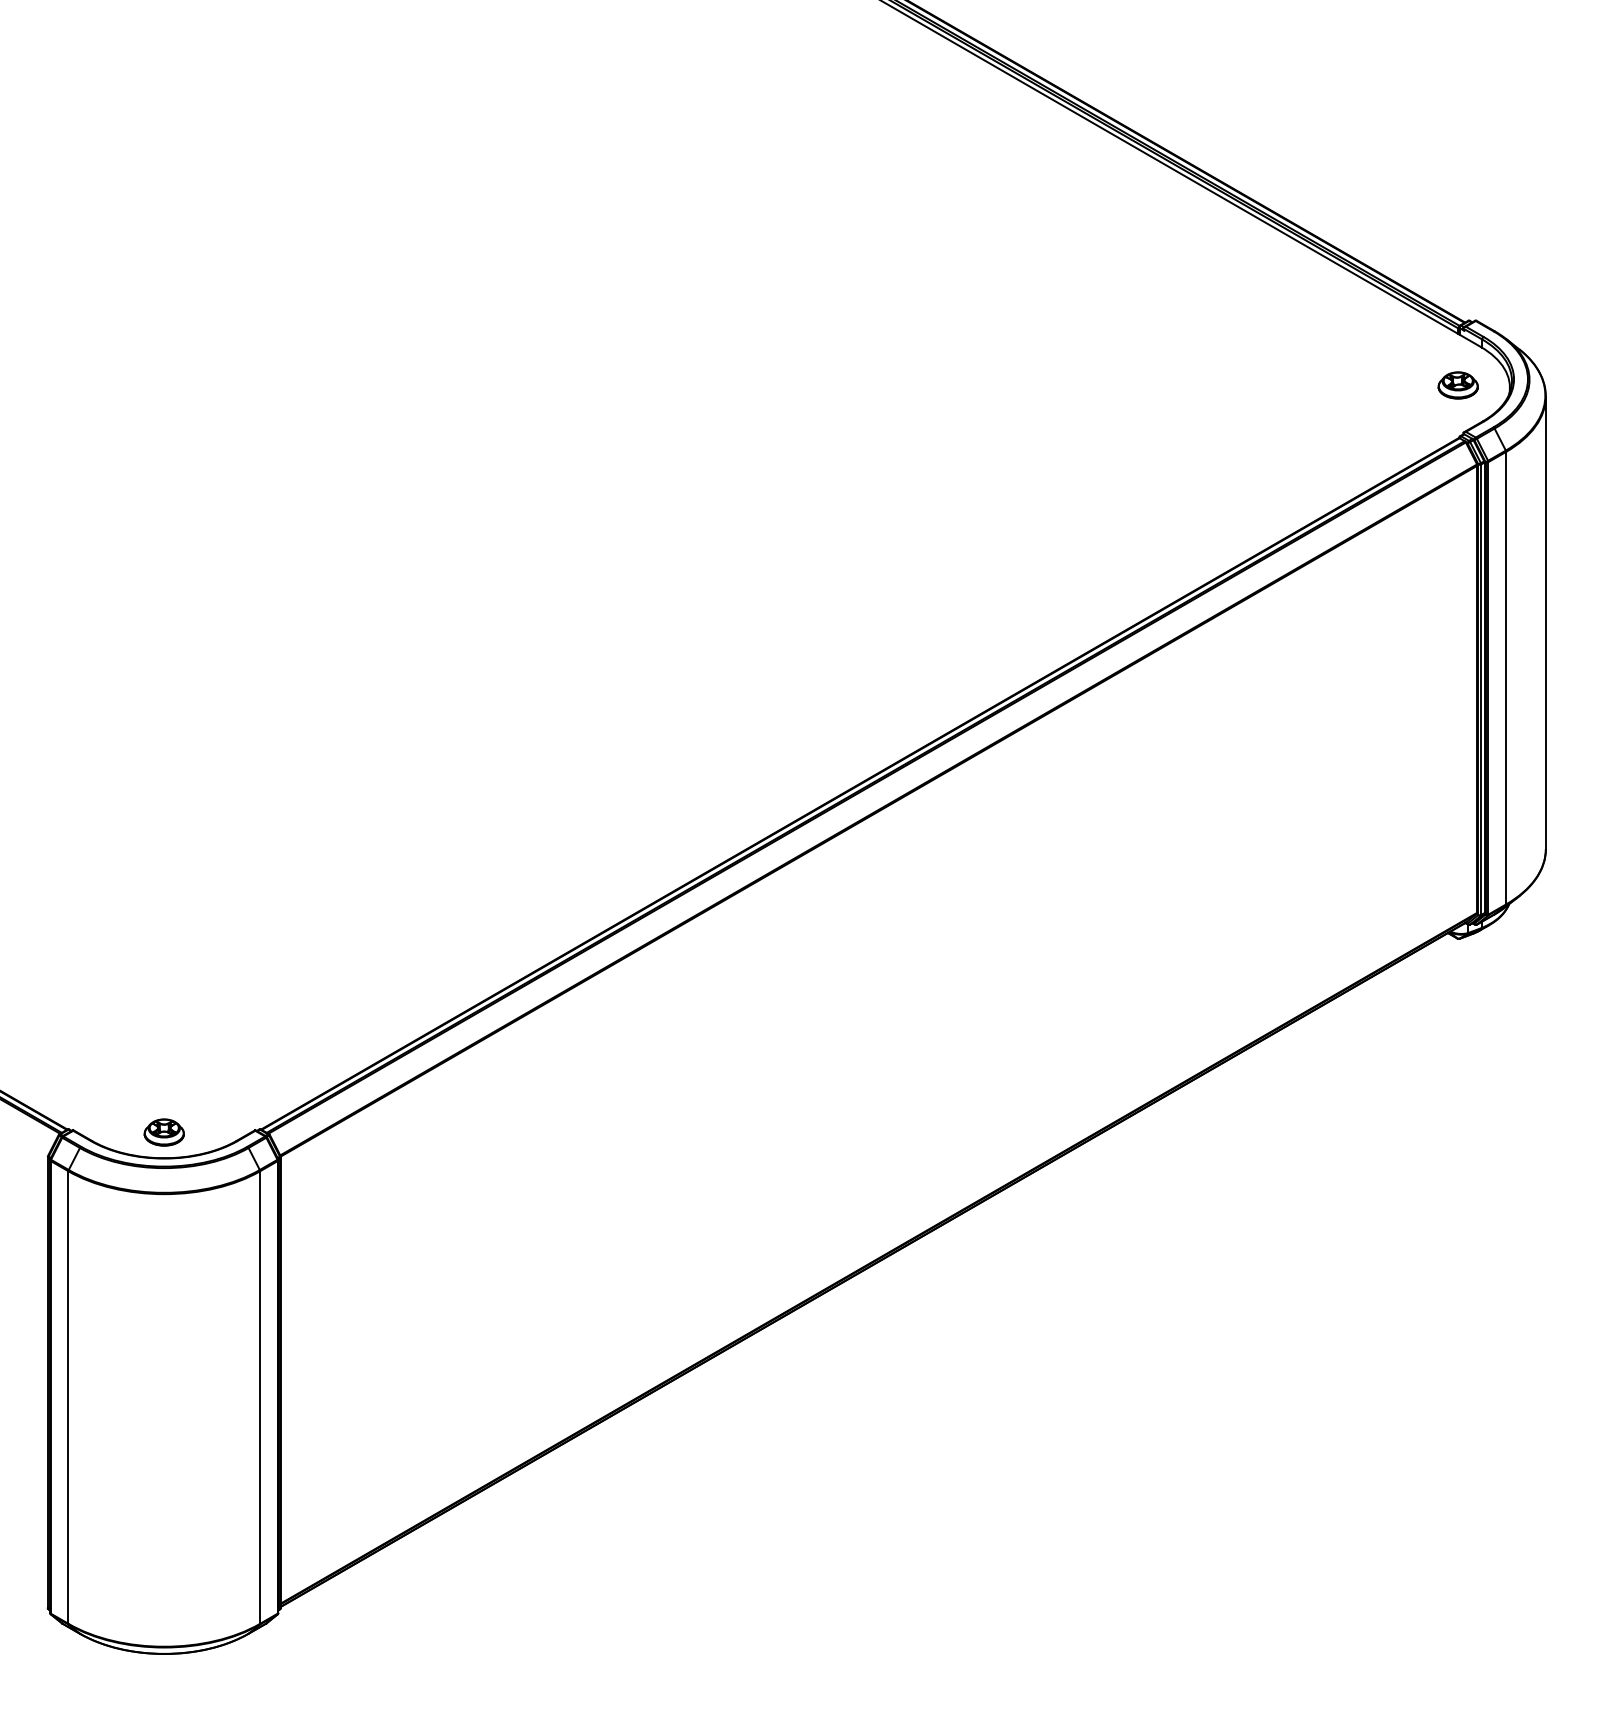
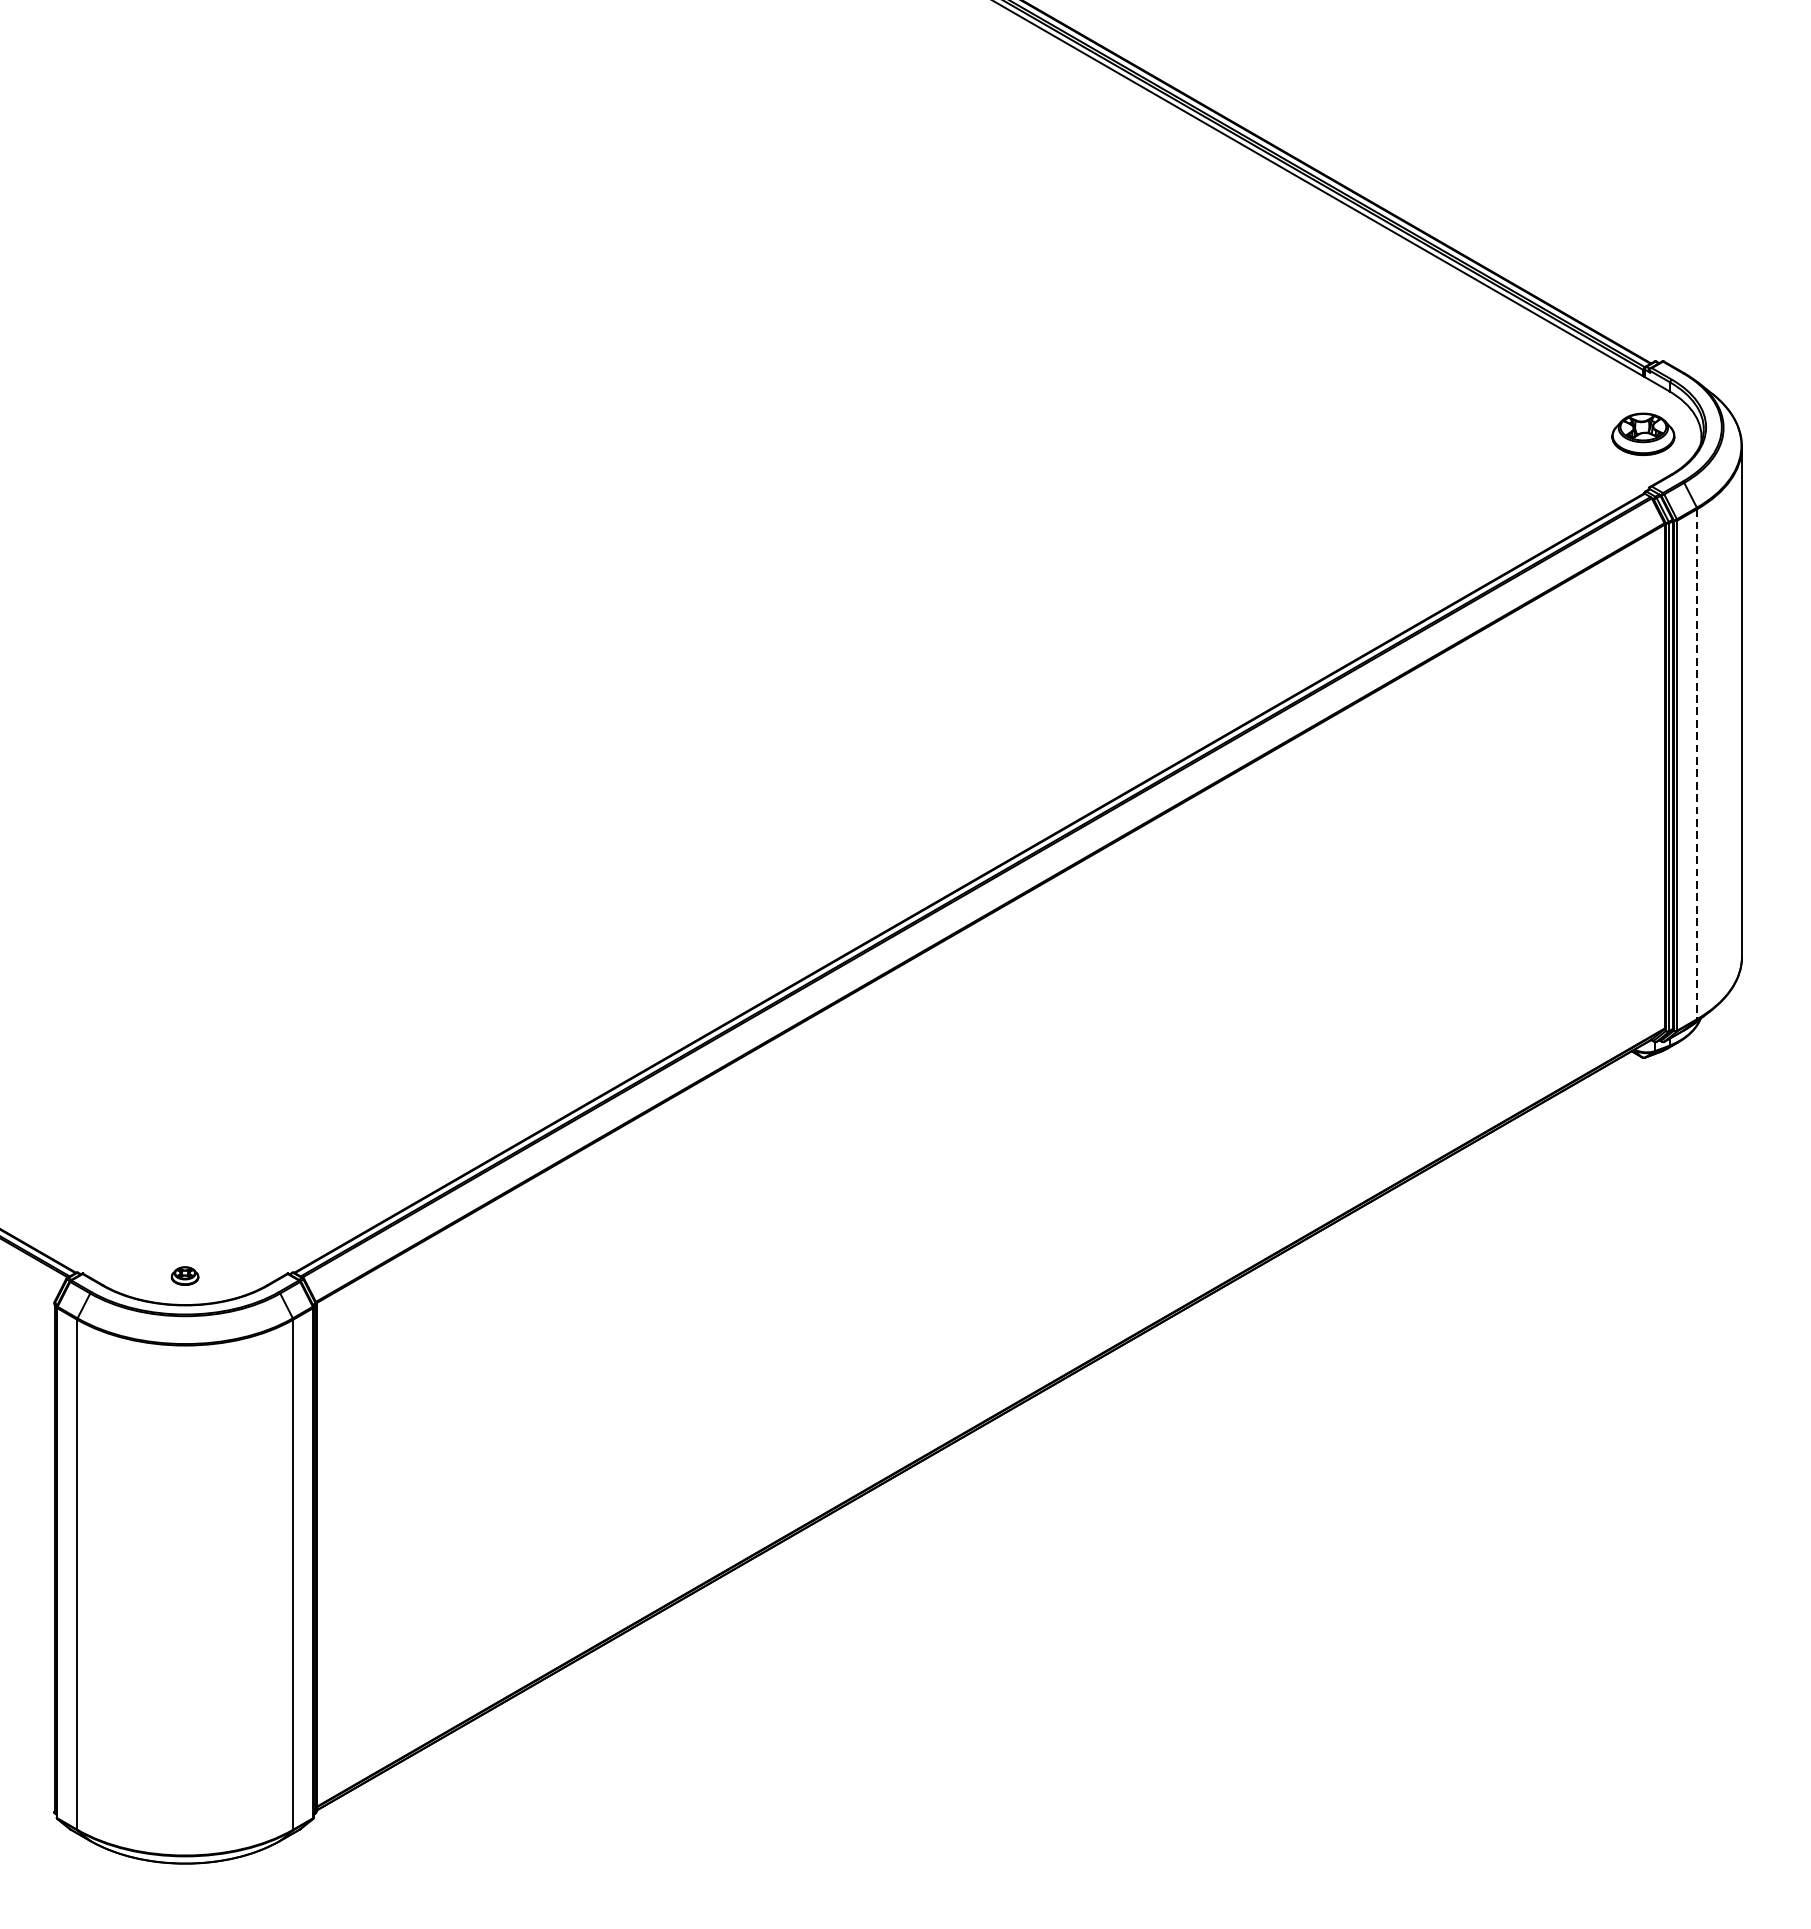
part: (1457, 385) -> (1642, 434), size x1.4
line: (1506, 678) -> (1697, 764), solid -> dashed
part: (163, 1132) -> (184, 1276), size x0.6

